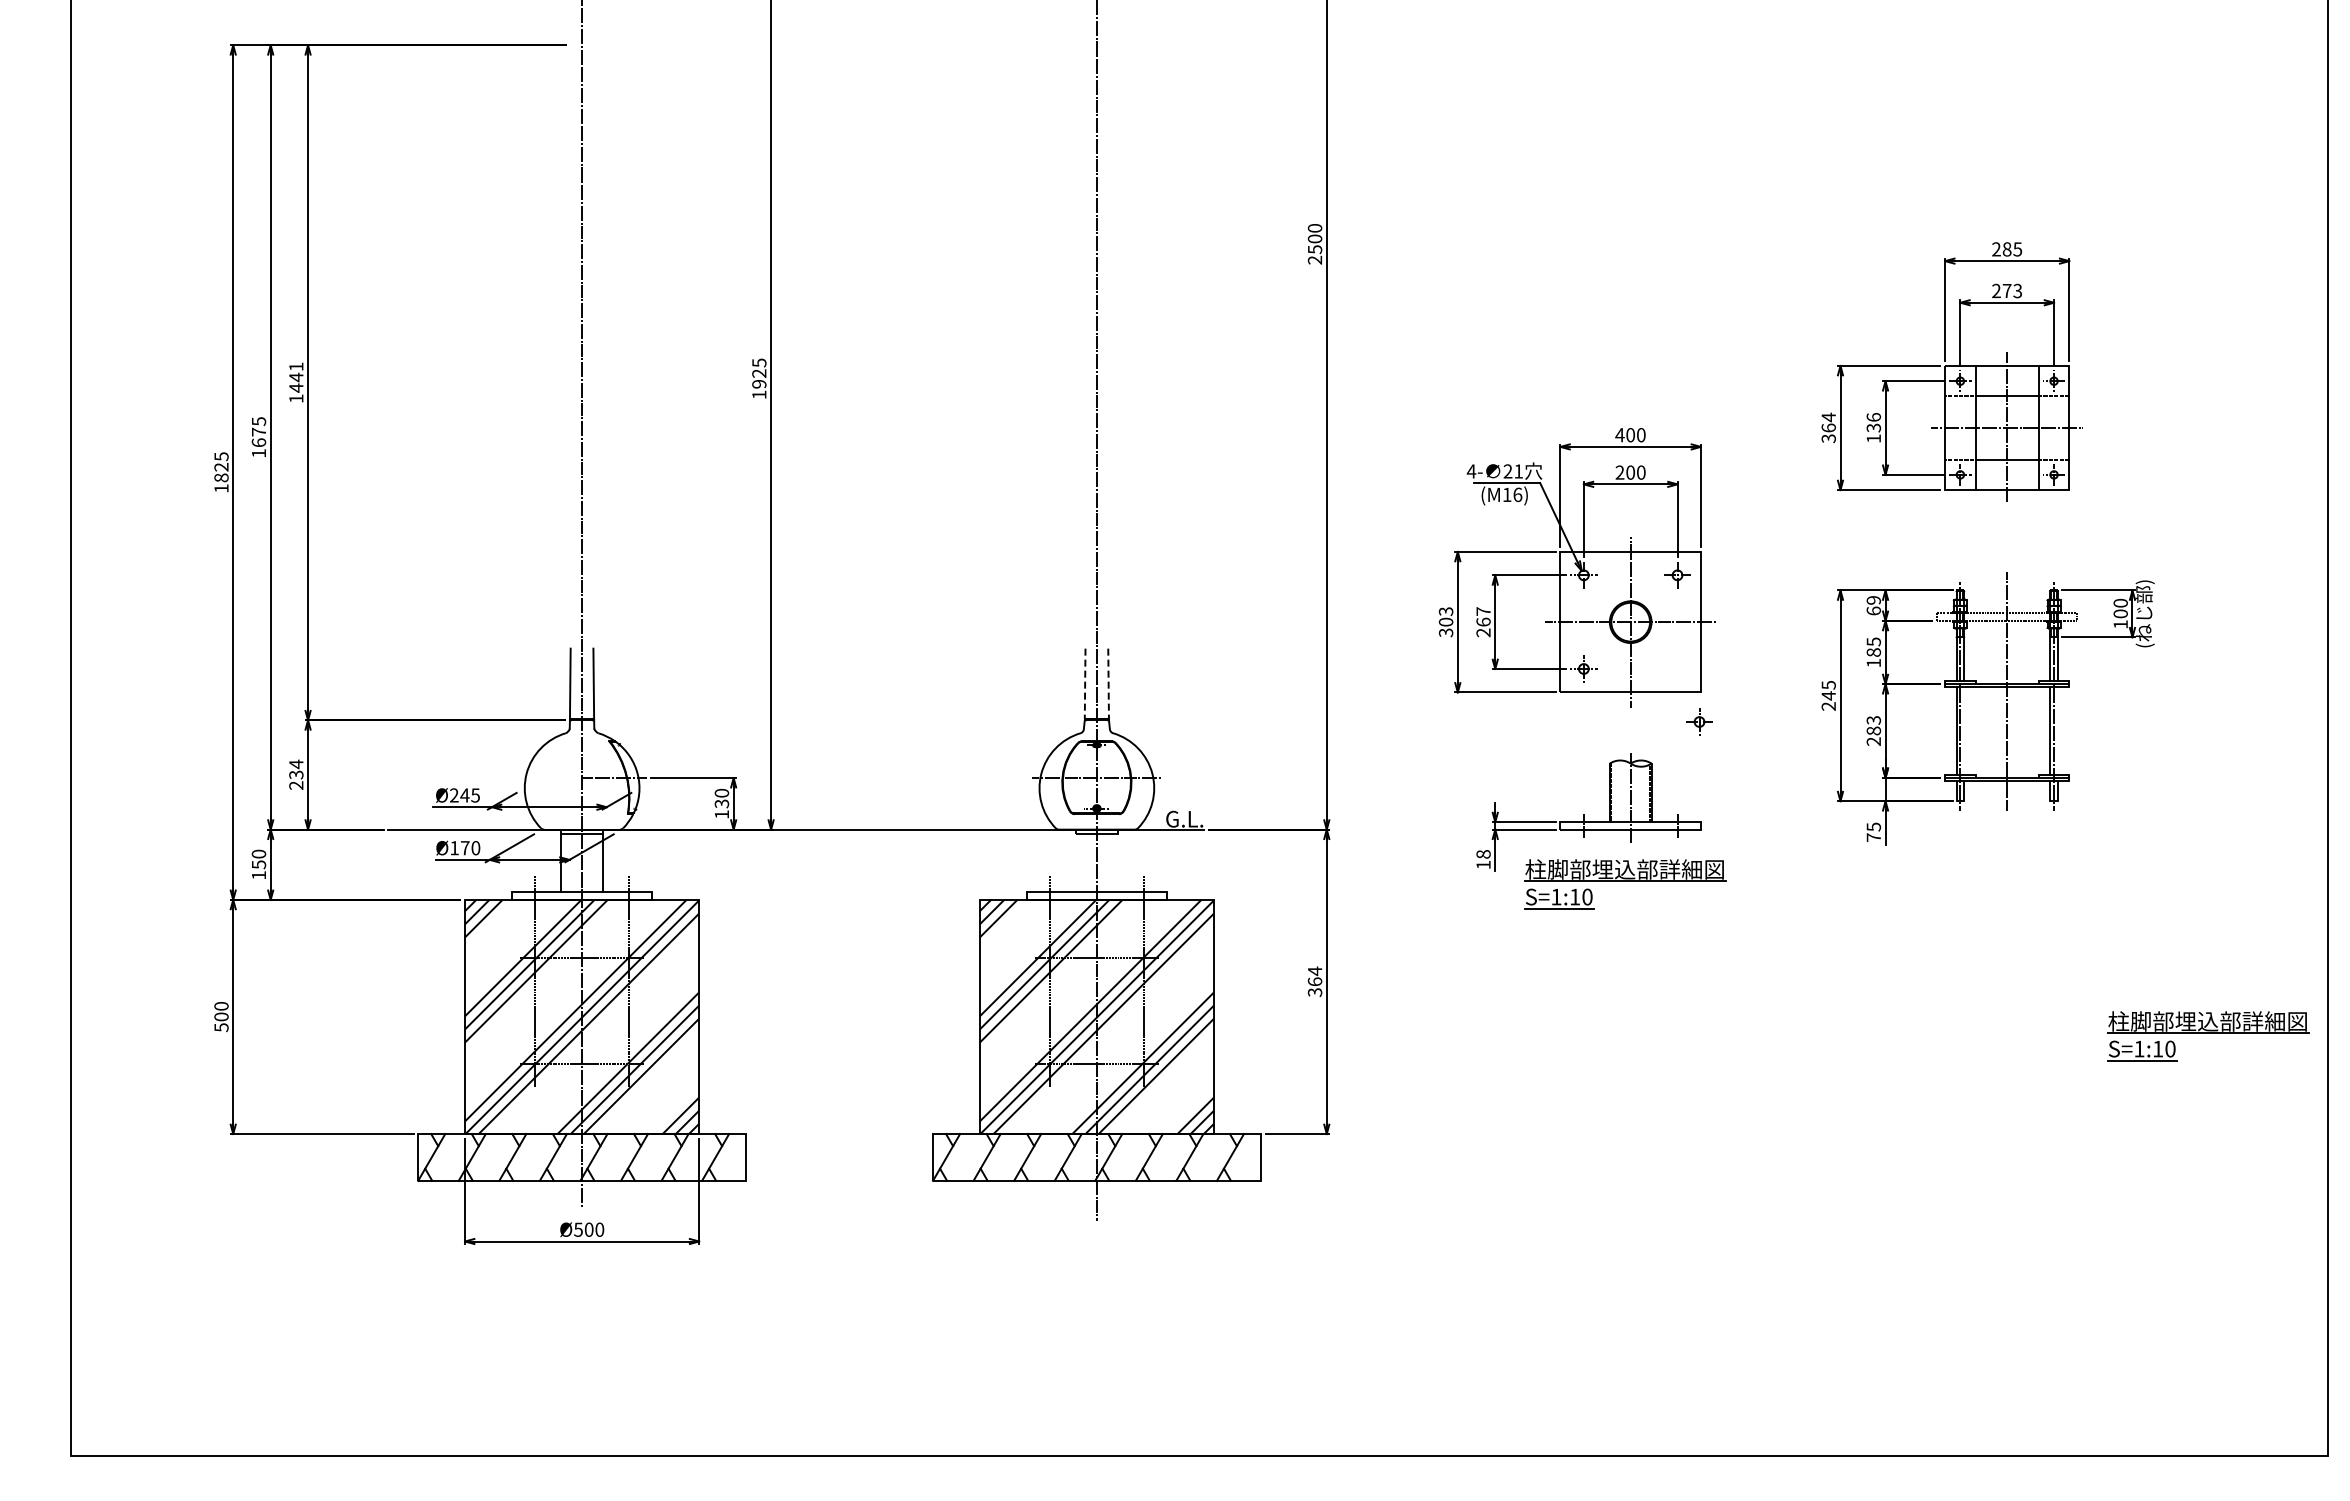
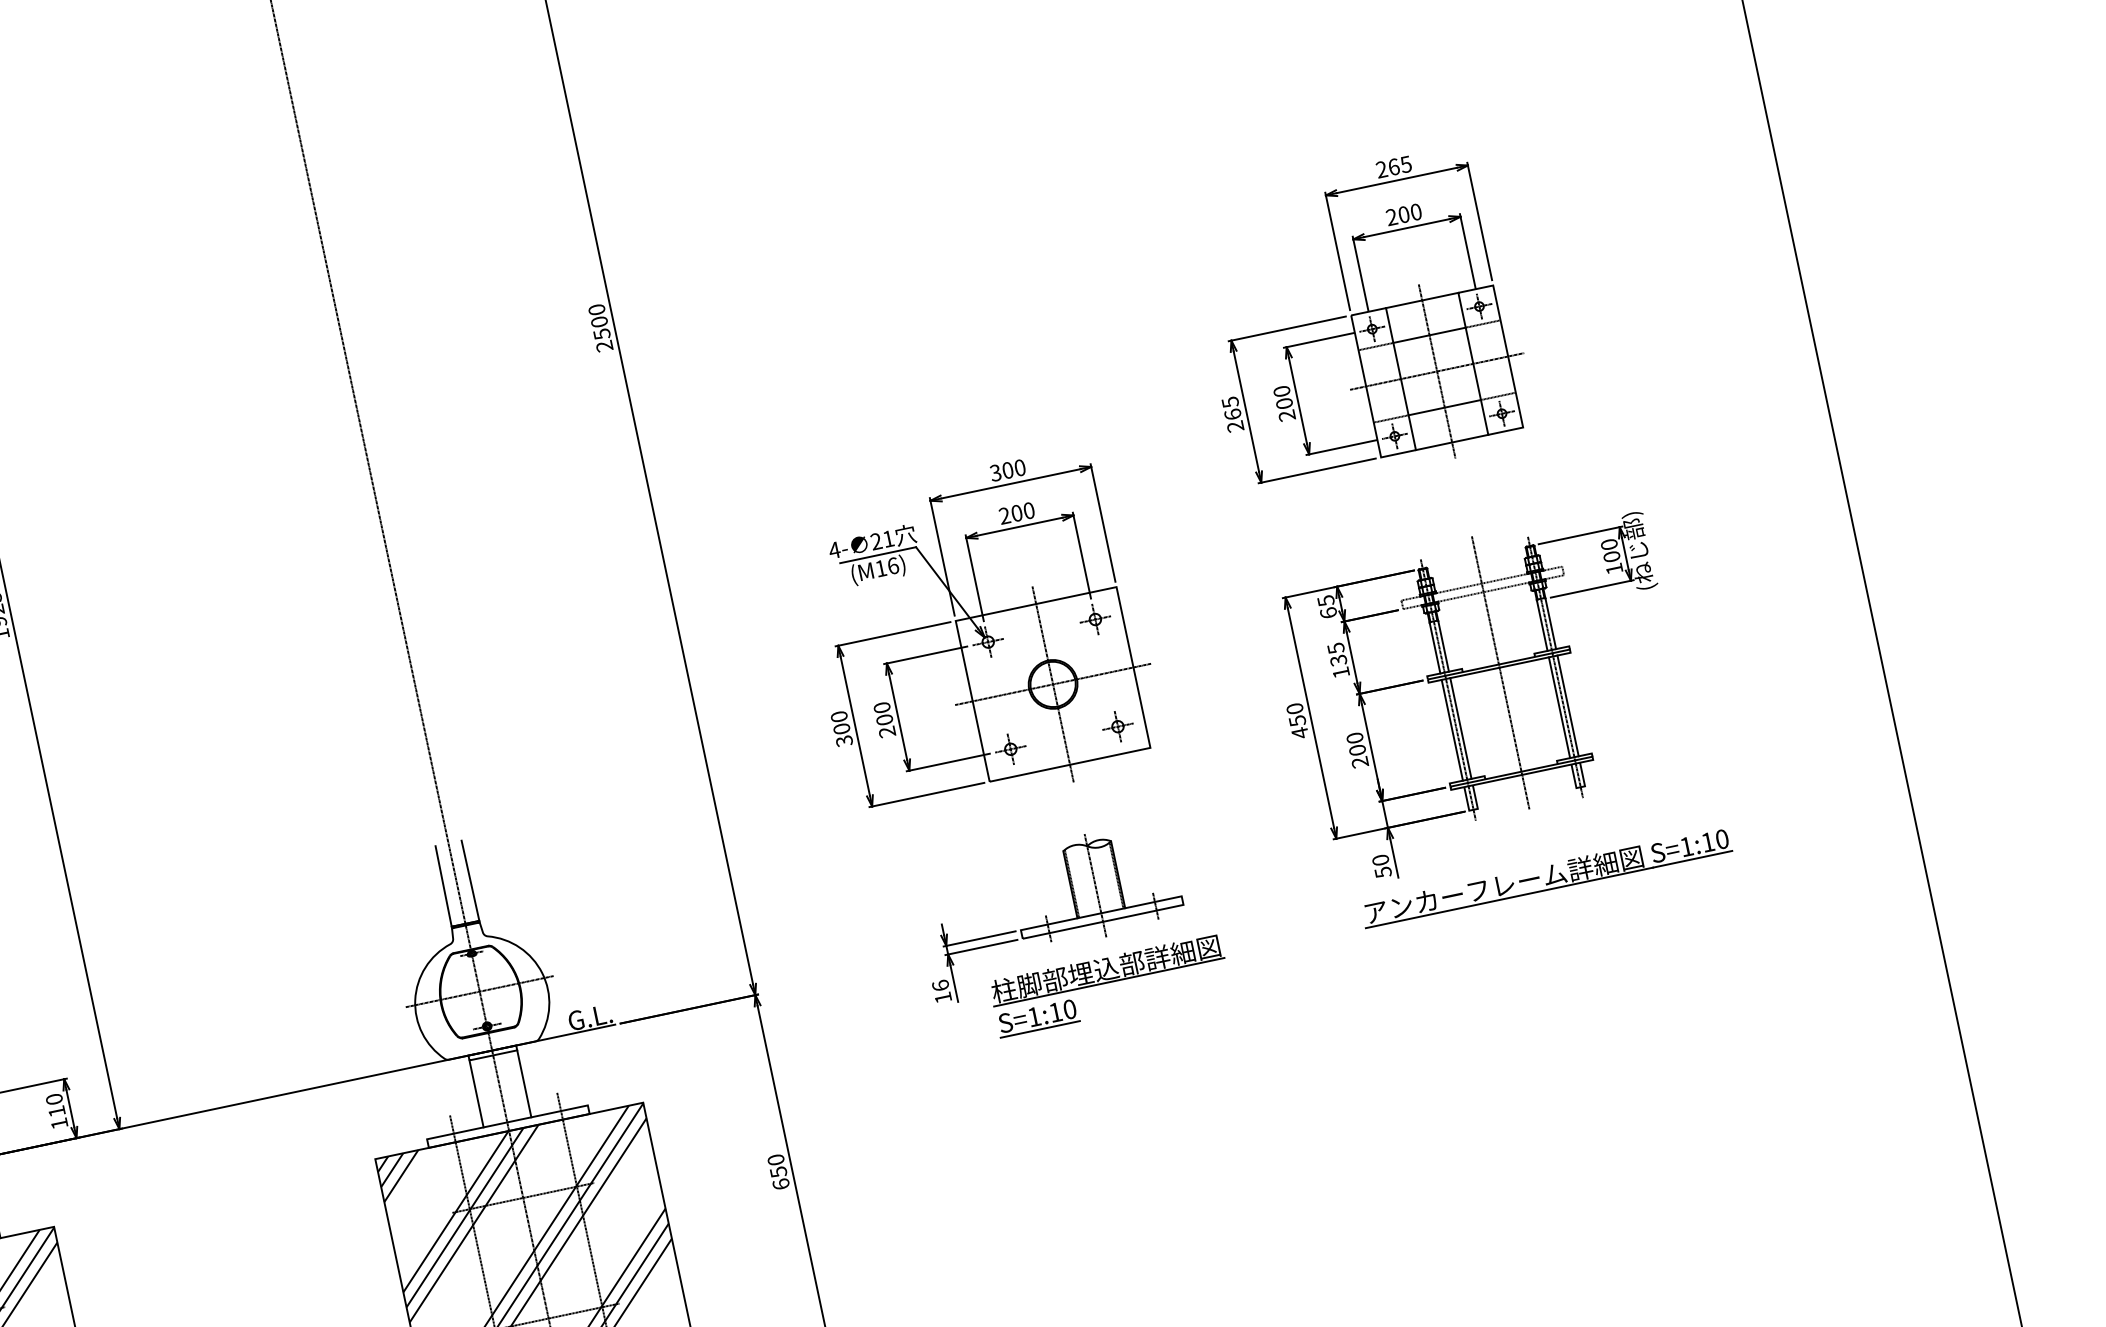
text: (2006, 249) -> (1393, 167), 285 -> 265
text: (2012, 290) -> (1410, 212), 273 -> 200
text: (1828, 427) -> (1232, 413), 364 -> 265
text: (1873, 428) -> (1284, 404), 136 -> 200
text: (1619, 435) -> (995, 473), 400 -> 300
text: (1873, 600) -> (1325, 601), 69 -> 65
text: (1446, 611) -> (839, 716), 303 -> 300
text: (1483, 616) -> (883, 713), 267 -> 200
text: (1873, 652) -> (1338, 660), 185 -> 135
line: (1085, 684) -> (444, 887), dashed -> solid
line: (1108, 684) -> (470, 881), dashed -> solid
text: (1828, 695) -> (1297, 720), 245 -> 450
part: (1699, 721) -> (1117, 726), moved
text: (1873, 725) -> (1355, 744), 283 -> 200
line: (1964, 730) -> (1461, 727), added
line: (2057, 730) -> (1567, 705), added
text: (721, 803) -> (56, 1111), 130 -> 110
text: (1873, 832) -> (1381, 866), 75 -> 50
text: (1483, 854) -> (940, 985), 18 -> 16
line: (1076, 862) -> (476, 1093), added
line: (1117, 862) -> (523, 1083), added
part: (2009, 870) -> (1546, 877), added
text: (1314, 981) -> (777, 1171), 364 -> 650
part: (2208, 1036) -> (1814, 1019), removed

